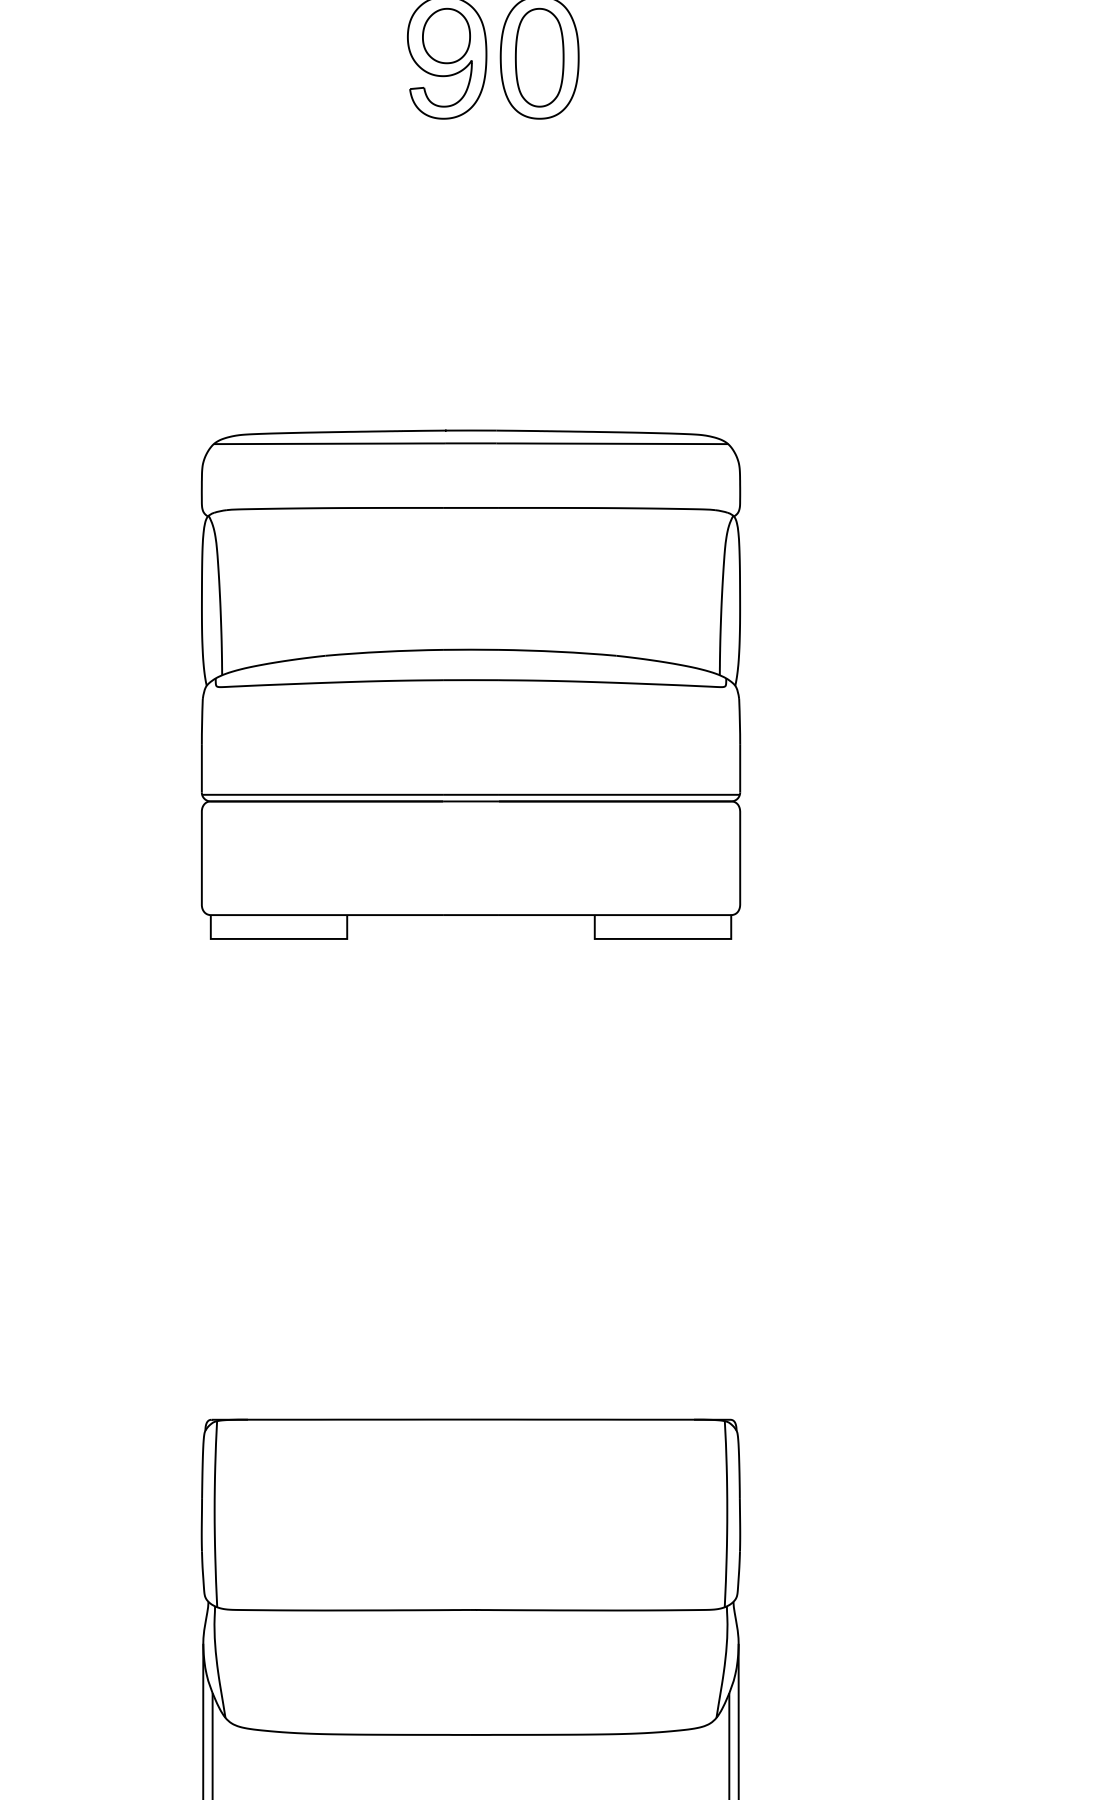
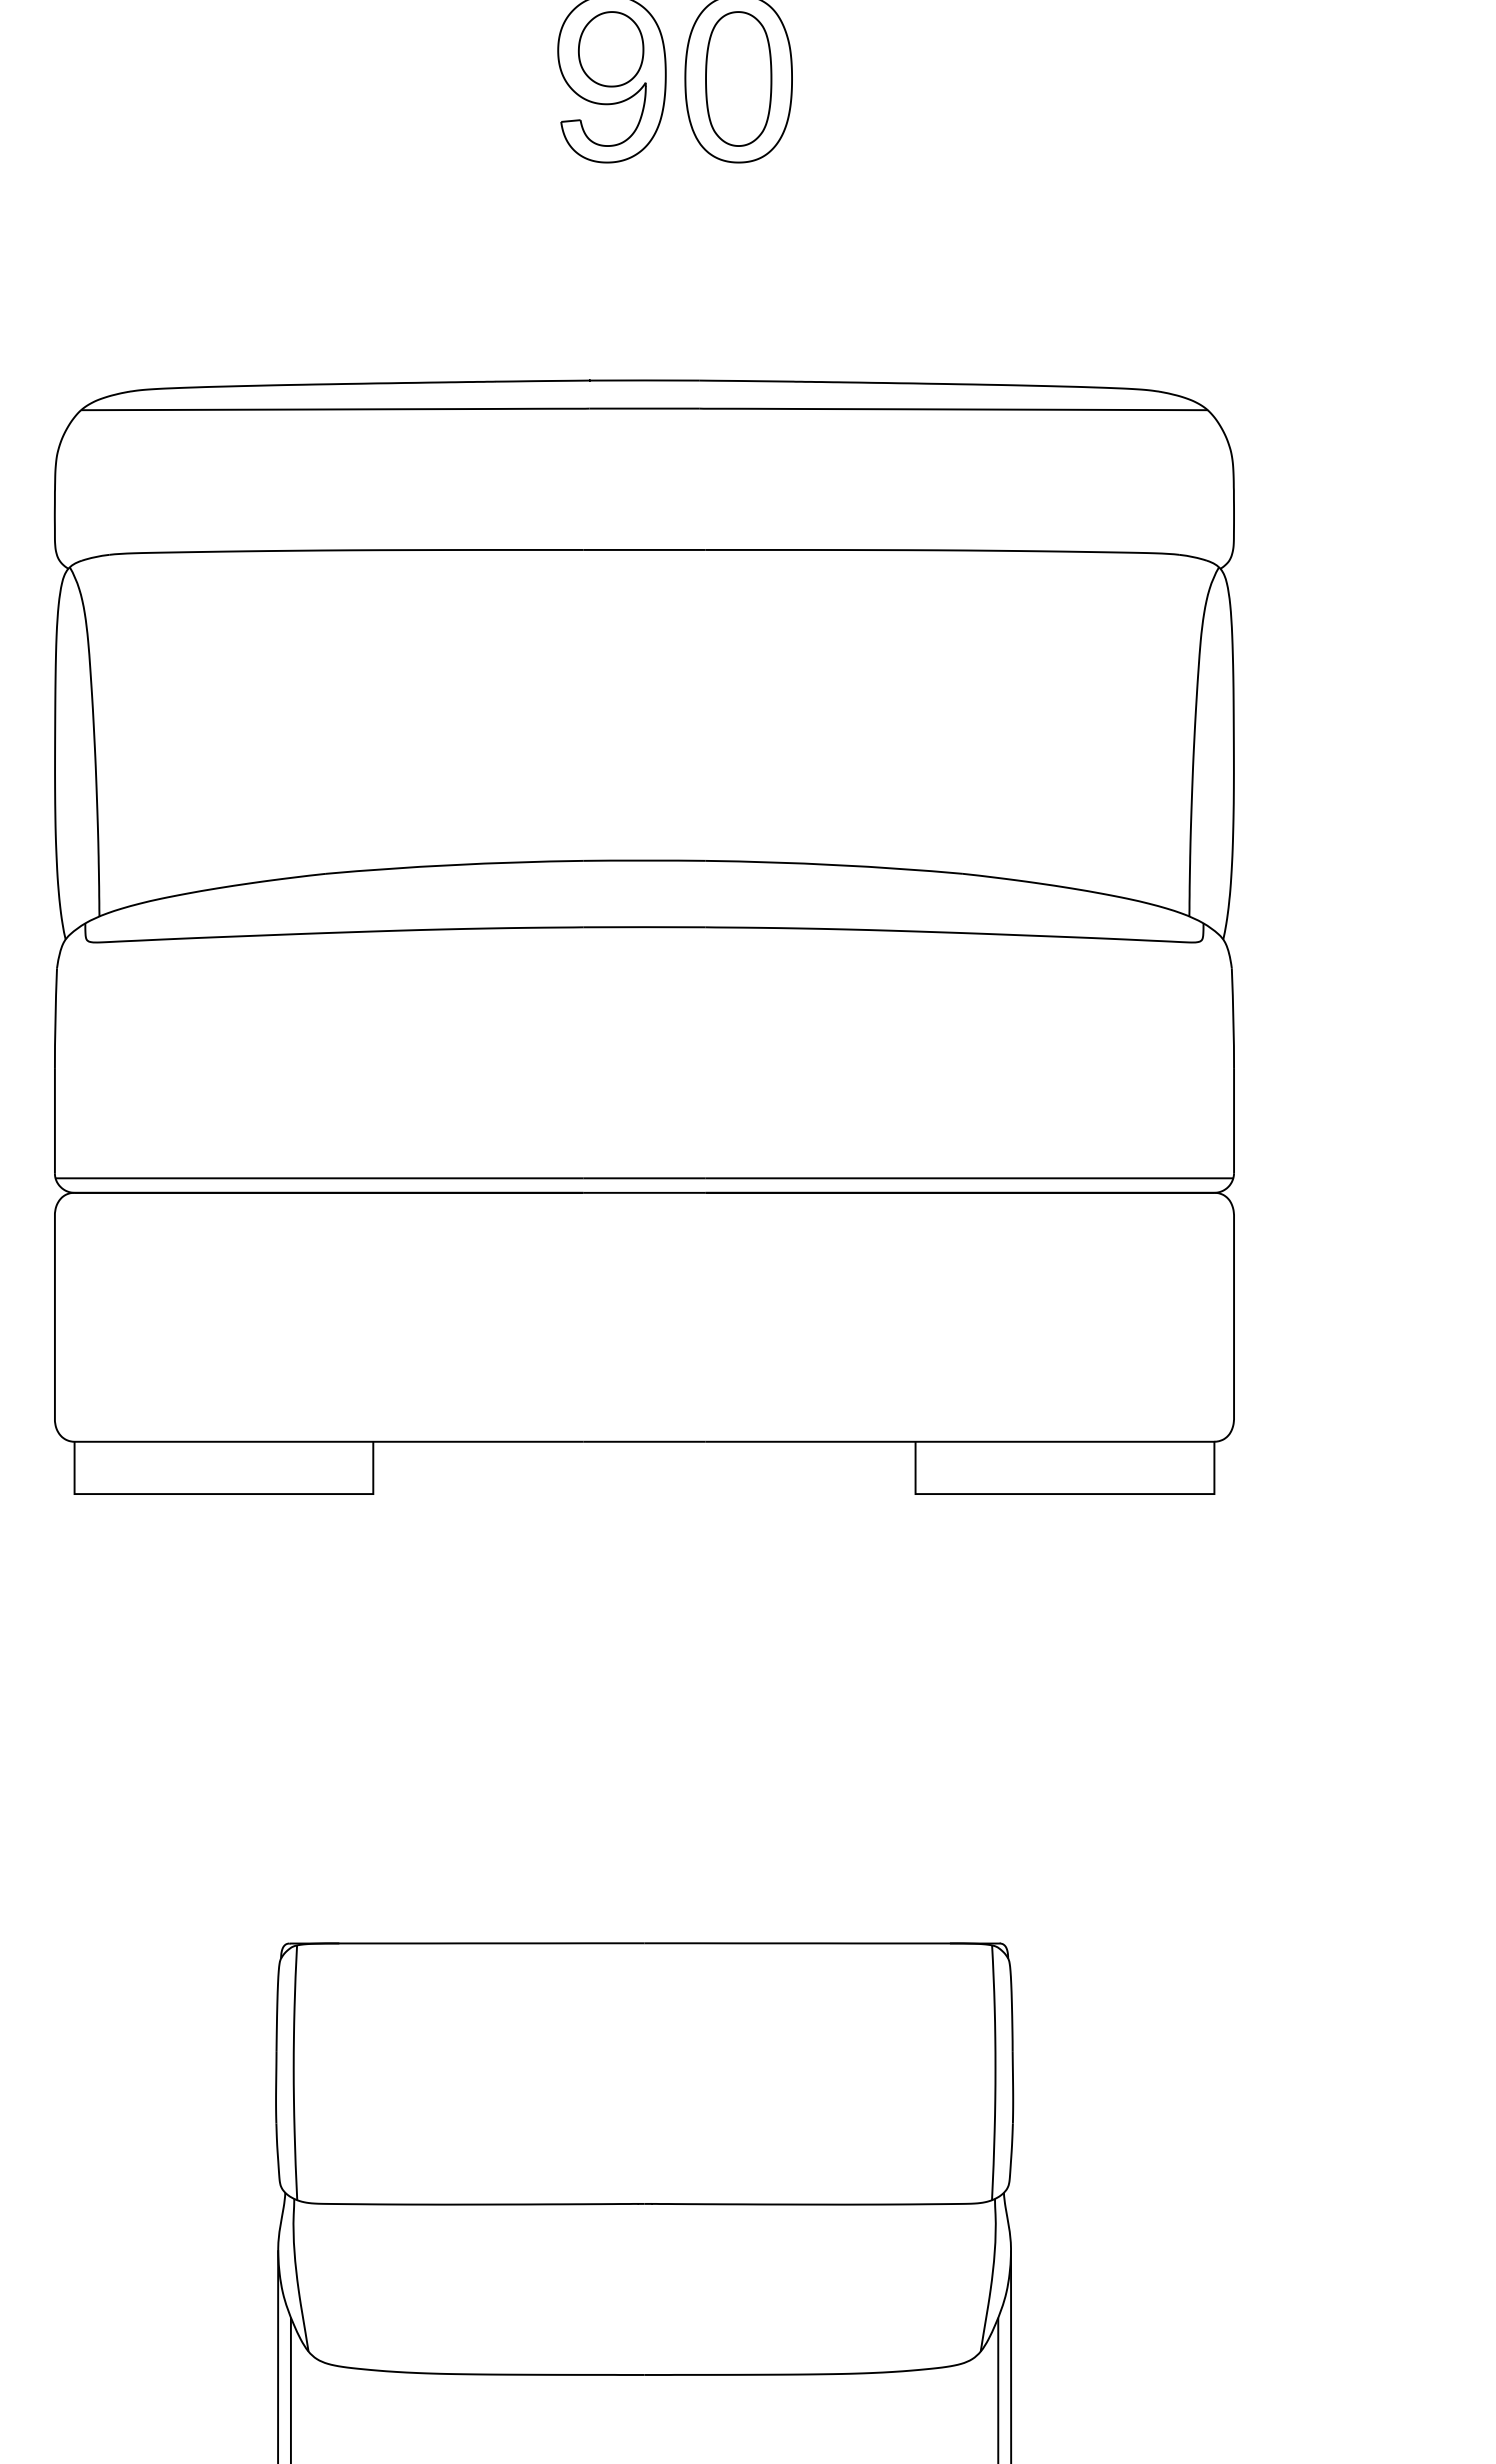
part: (470, 684) -> (644, 937), size x1.6

